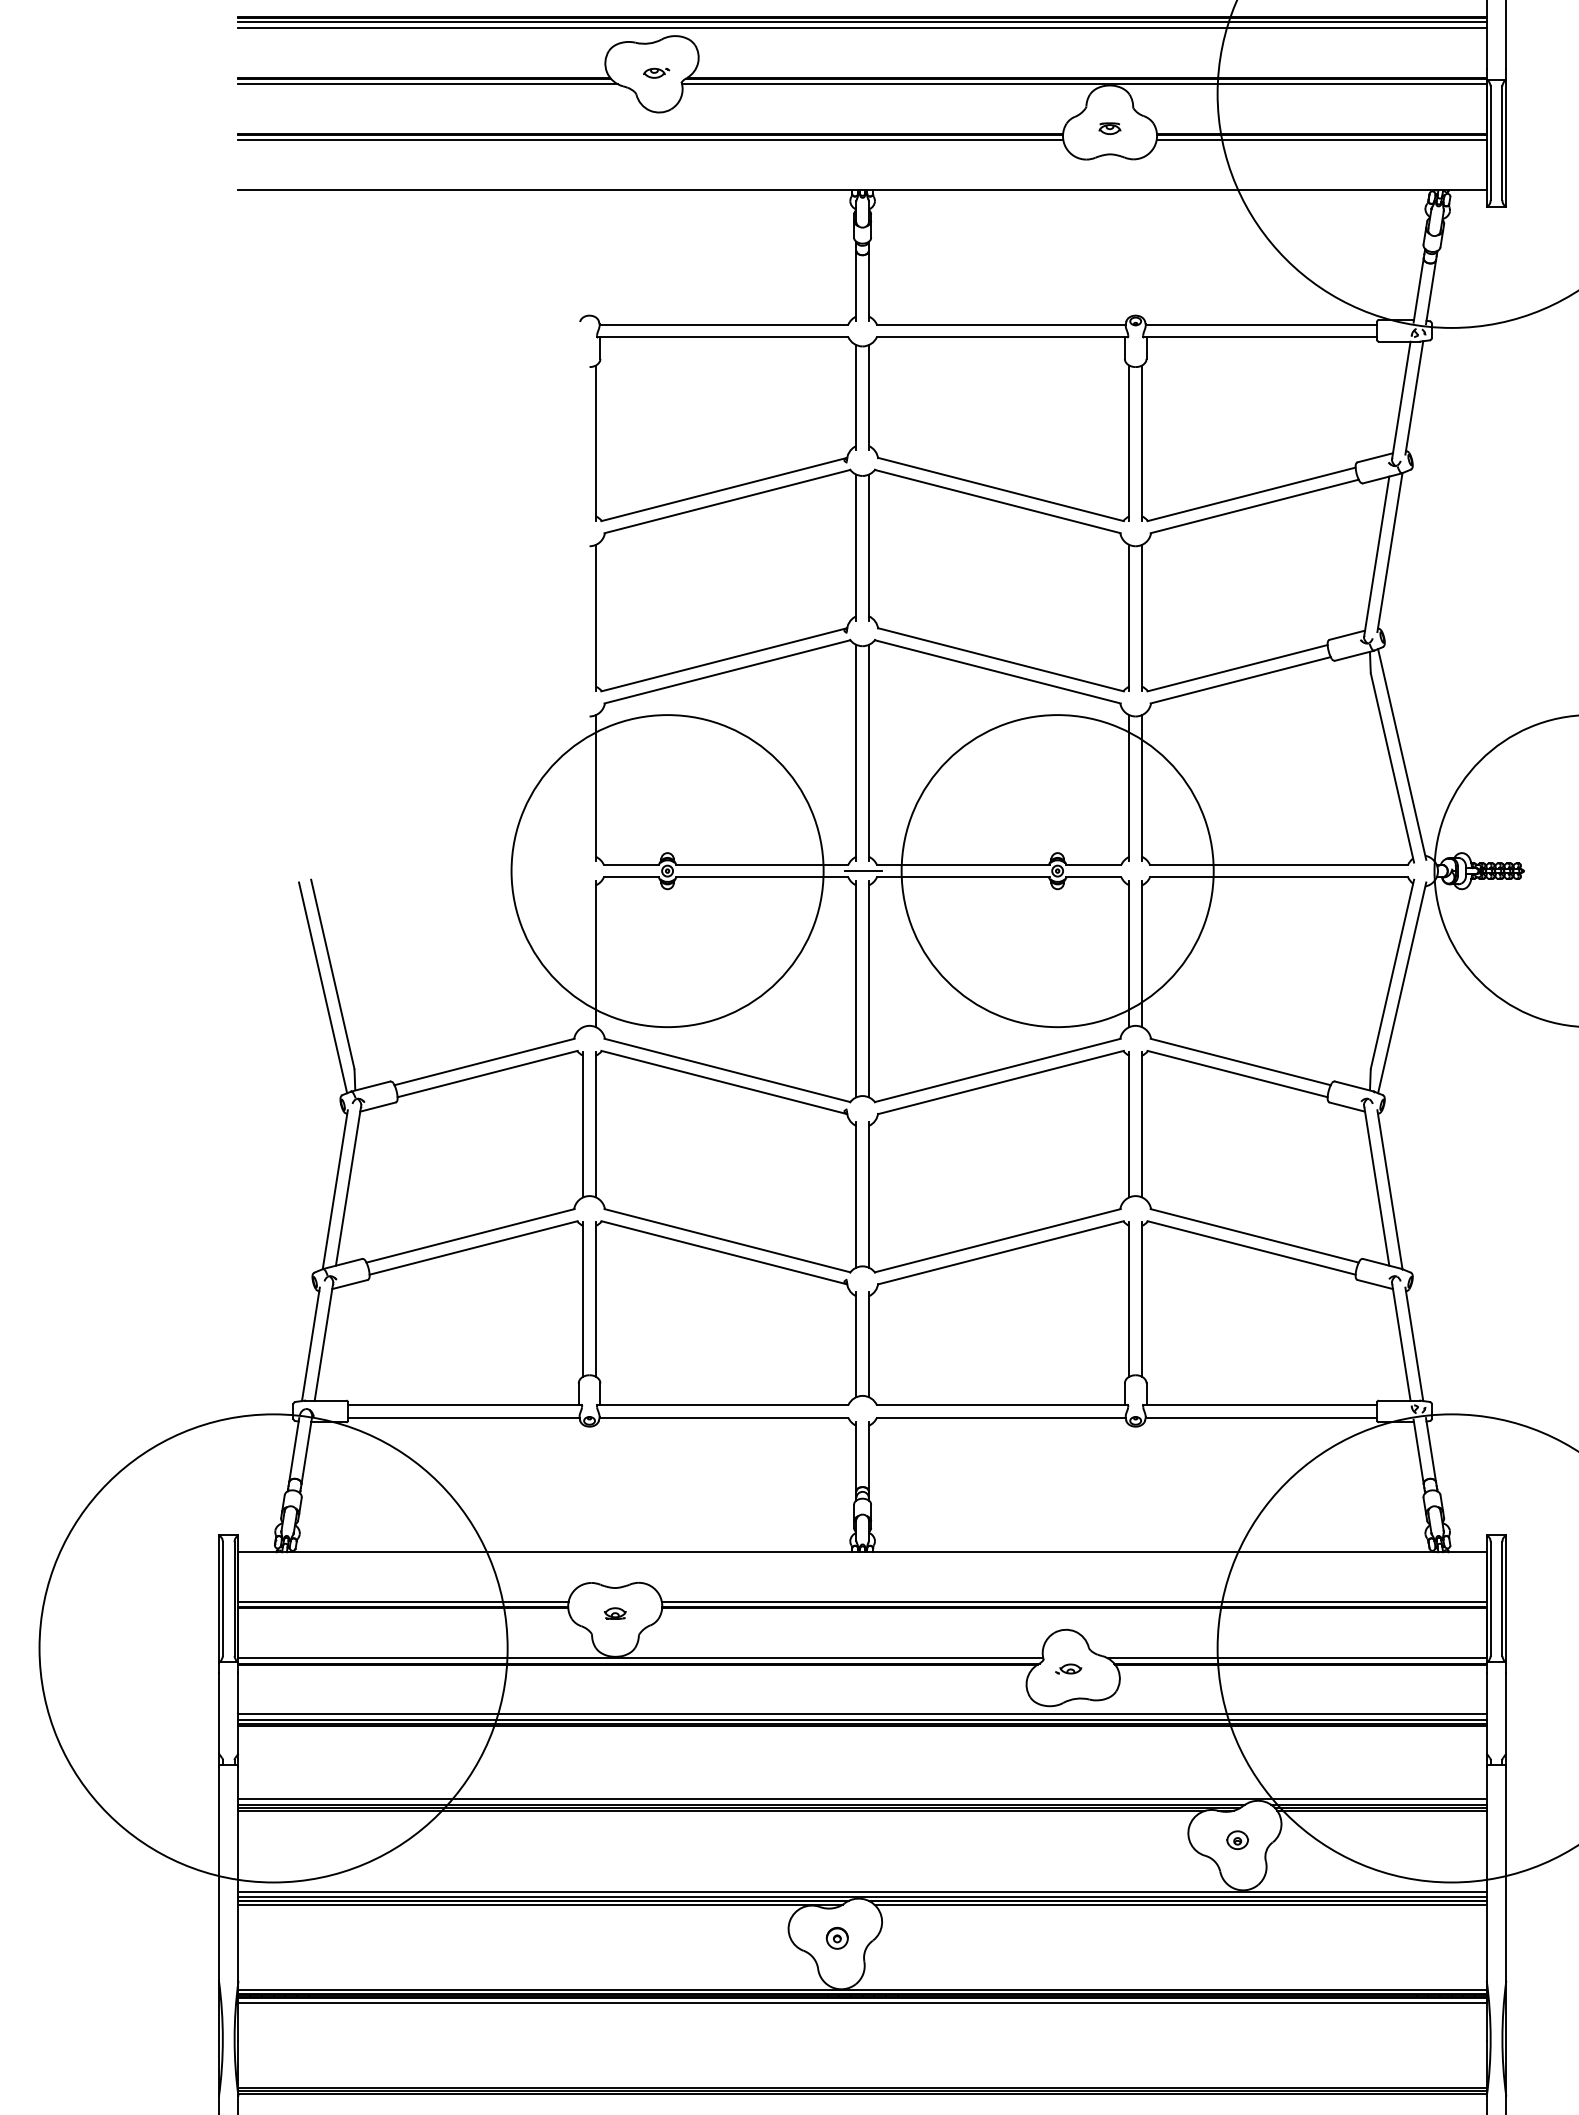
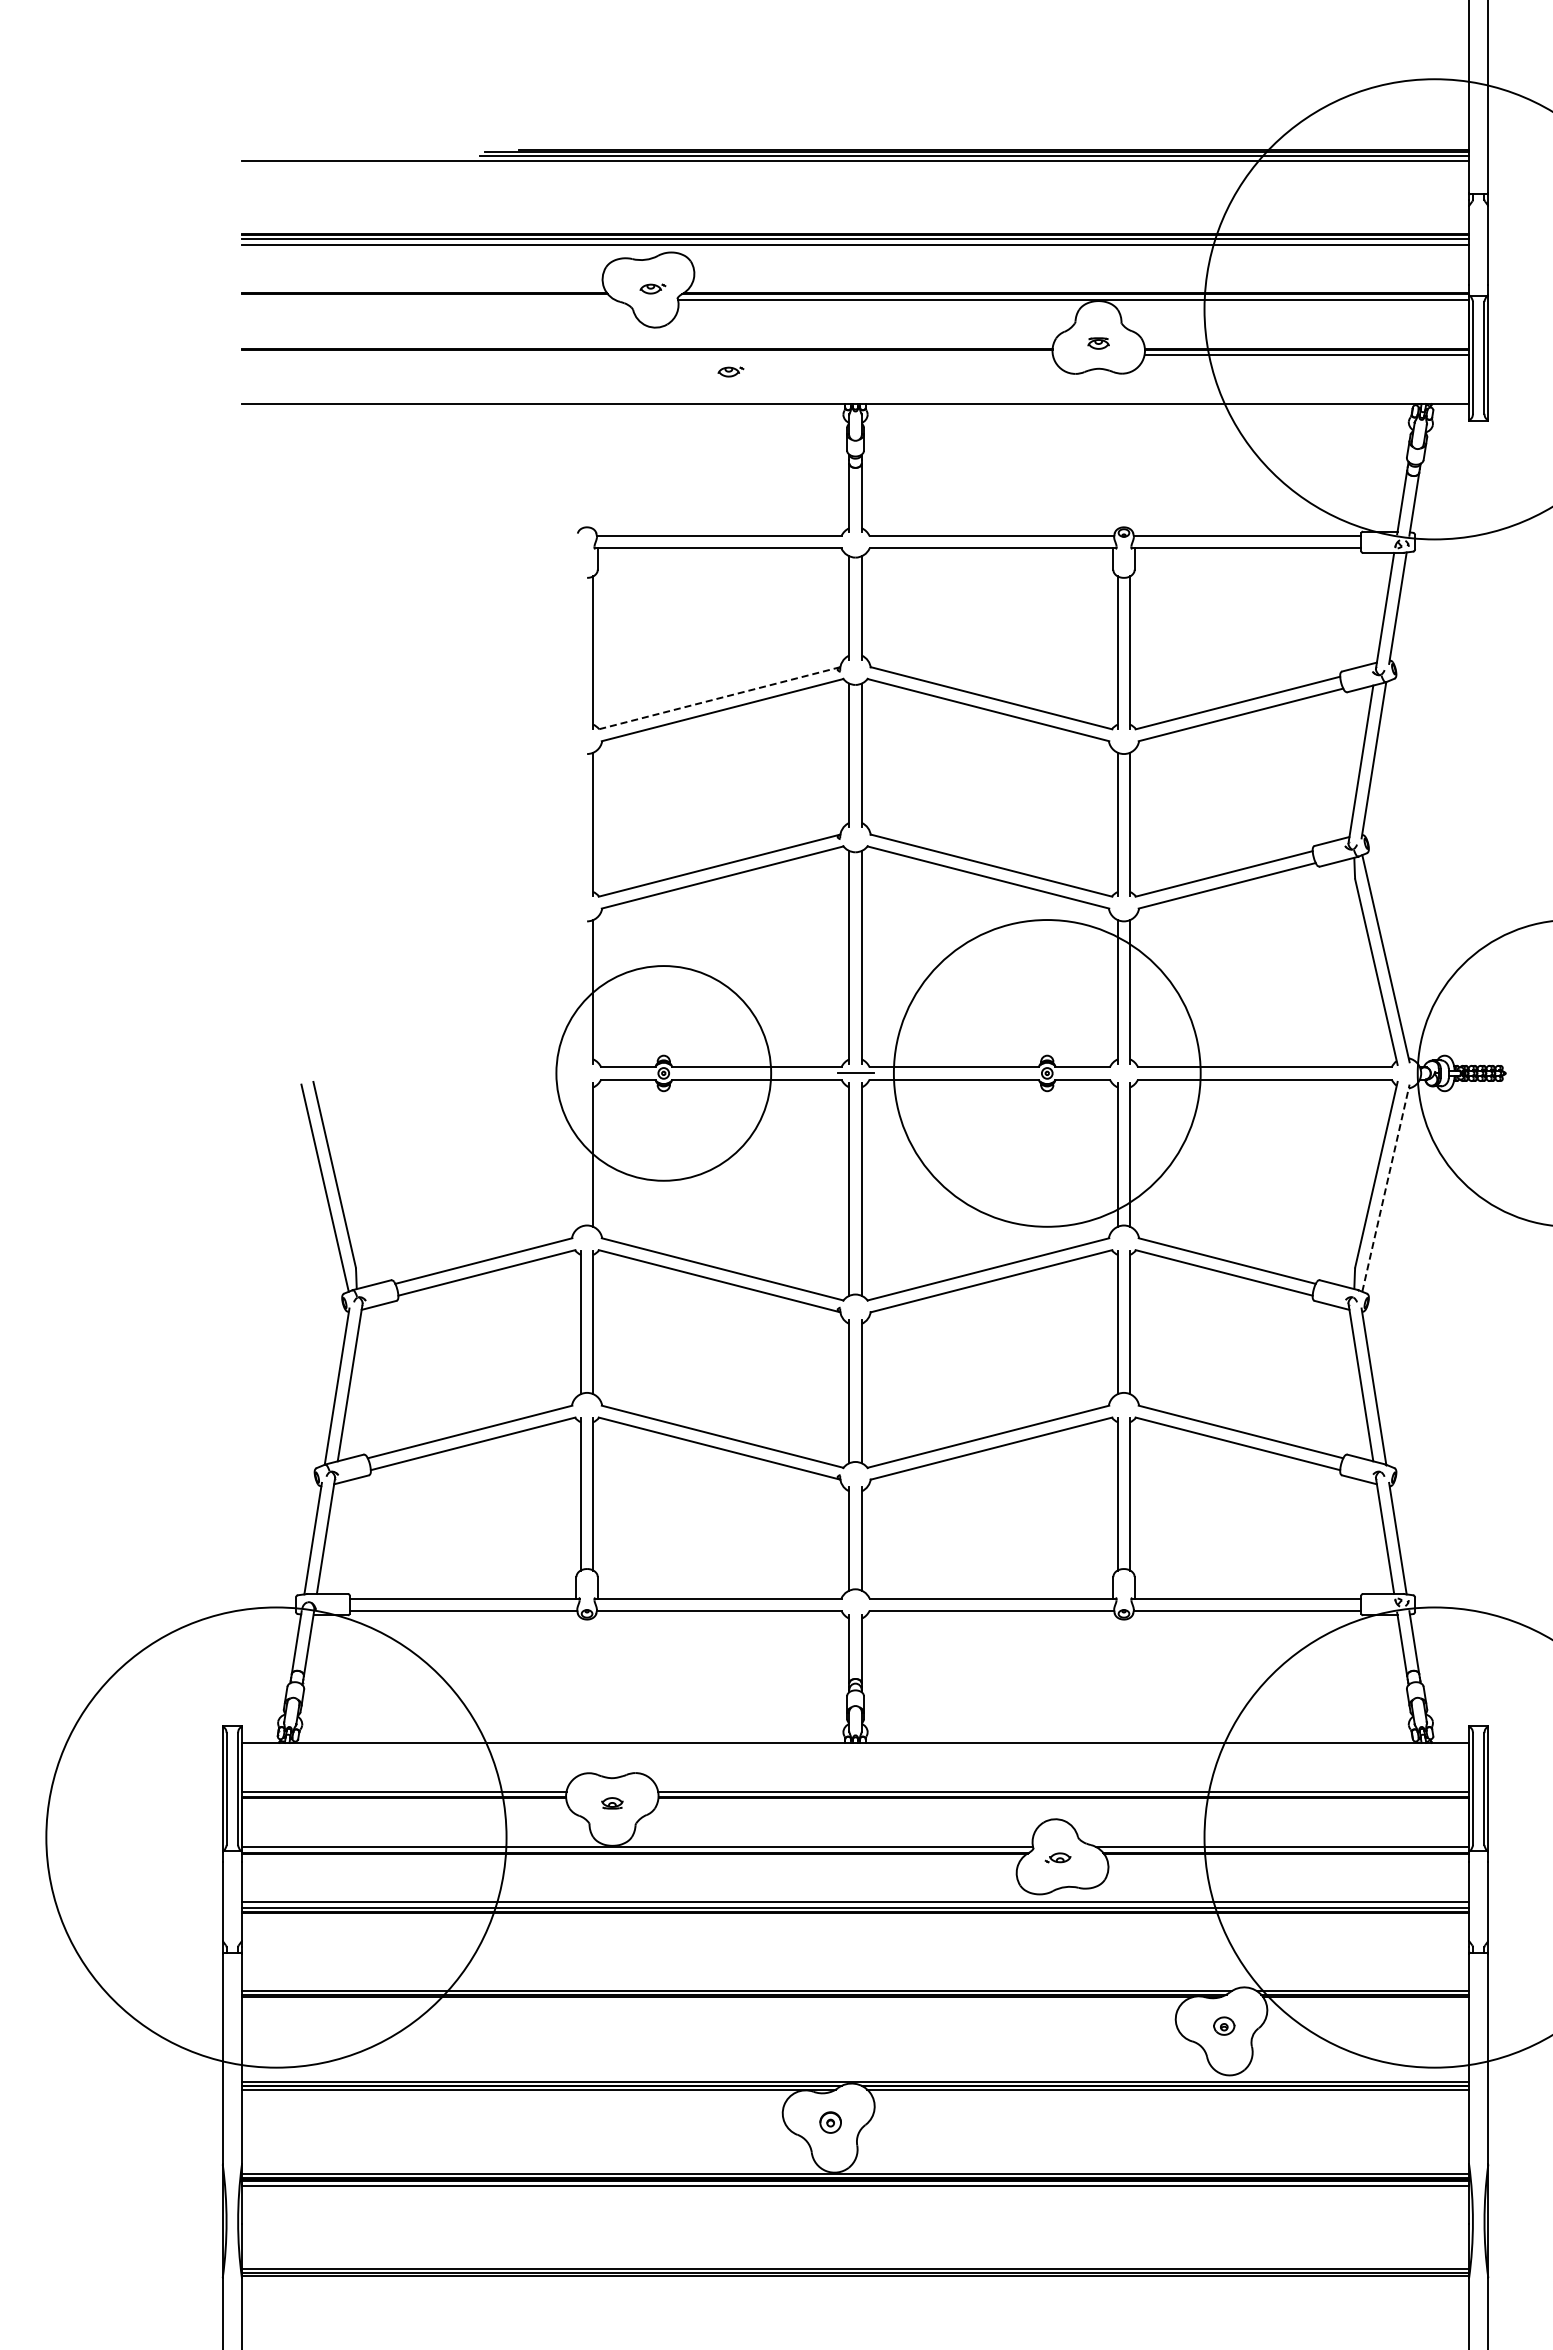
line: (427, 83) -> (427, 299), removed
line: (650, 140) -> (646, 355), removed
part: (735, 157) -> (730, 371), added
line: (724, 489) -> (719, 698), solid -> dashed
circle: (667, 871) -> (663, 1073), size x0.7
line: (1402, 987) -> (1386, 1187), solid -> dashed
line: (862, 1798) -> (855, 1985), removed
line: (862, 1892) -> (855, 2077), removed

